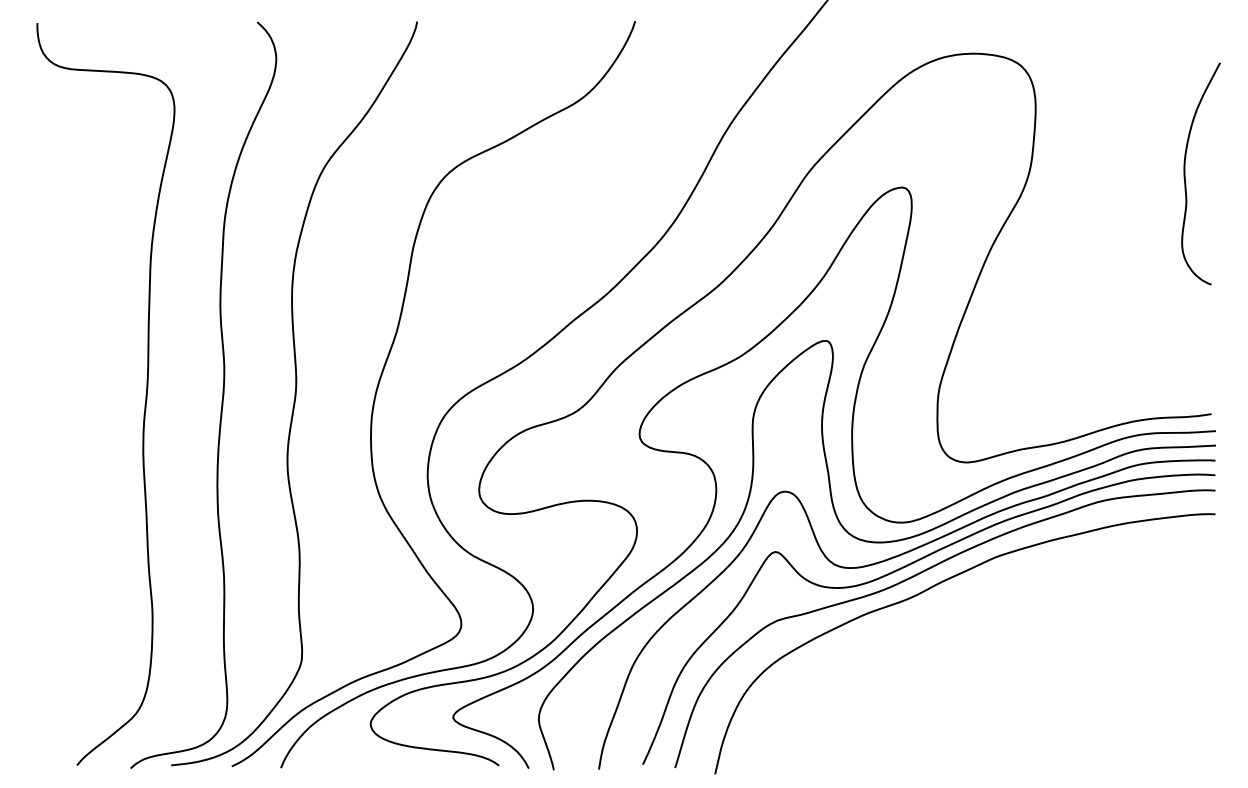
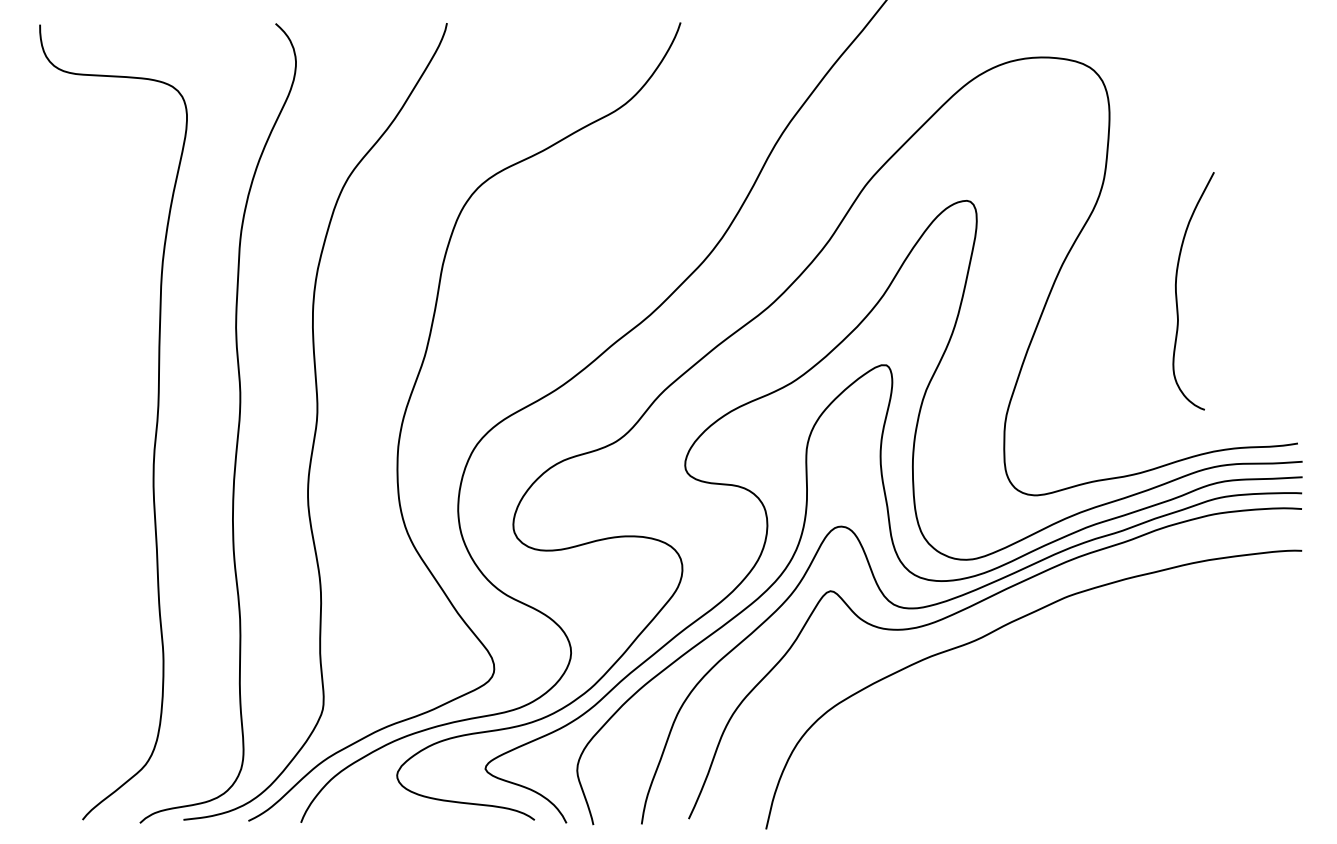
curve: (1185, 177) -> (1177, 295), moved
curve: (918, 574) -> (984, 615), removed

